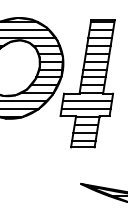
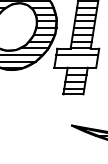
line: (85, 109) -> (75, 62), removed

